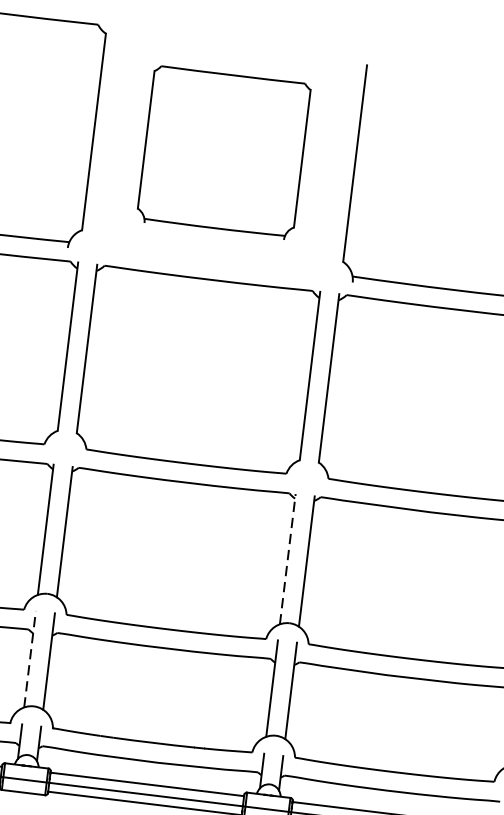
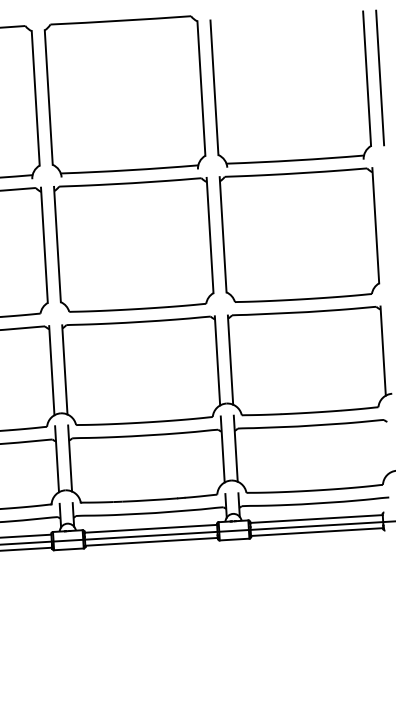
part: (222, 152) -> (124, 96), size x1.43
line: (287, 558) -> (217, 360), dashed -> solid
line: (30, 658) -> (57, 458), dashed -> solid

